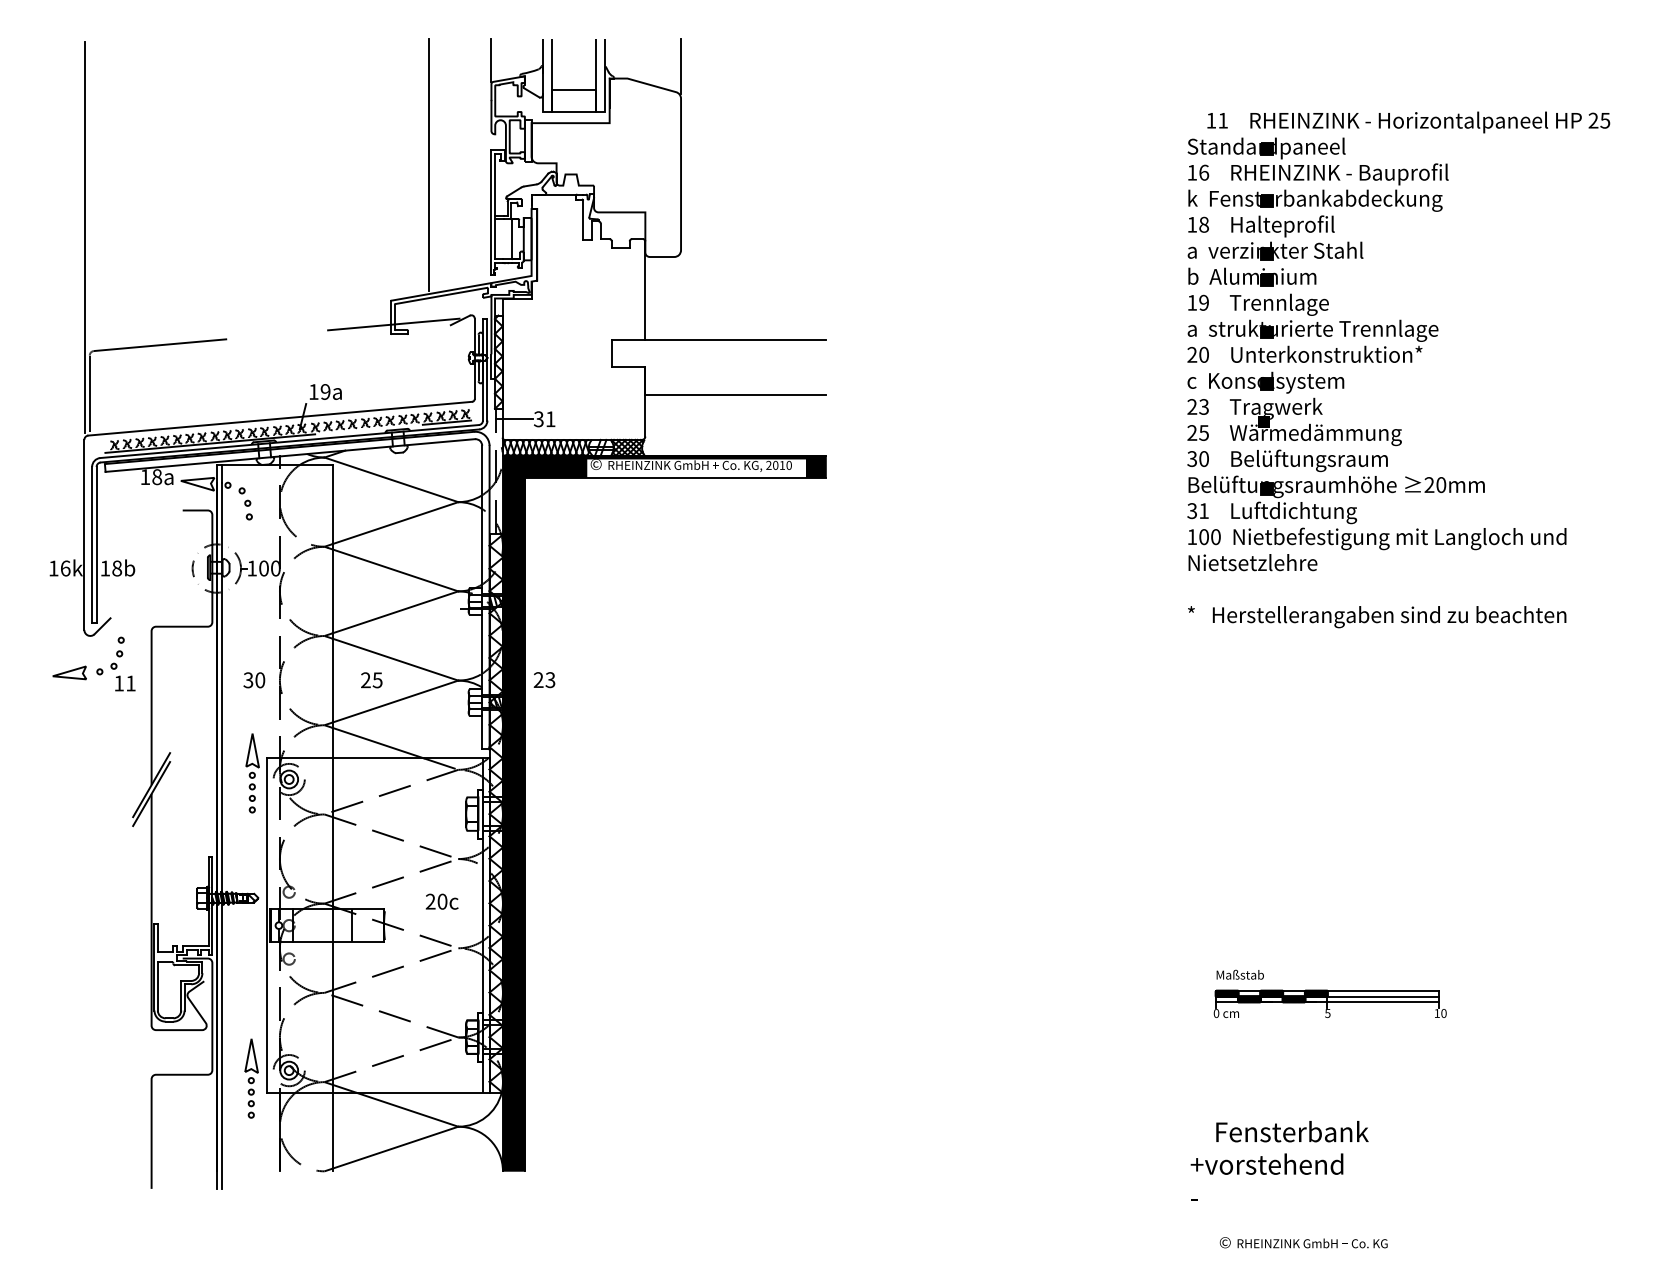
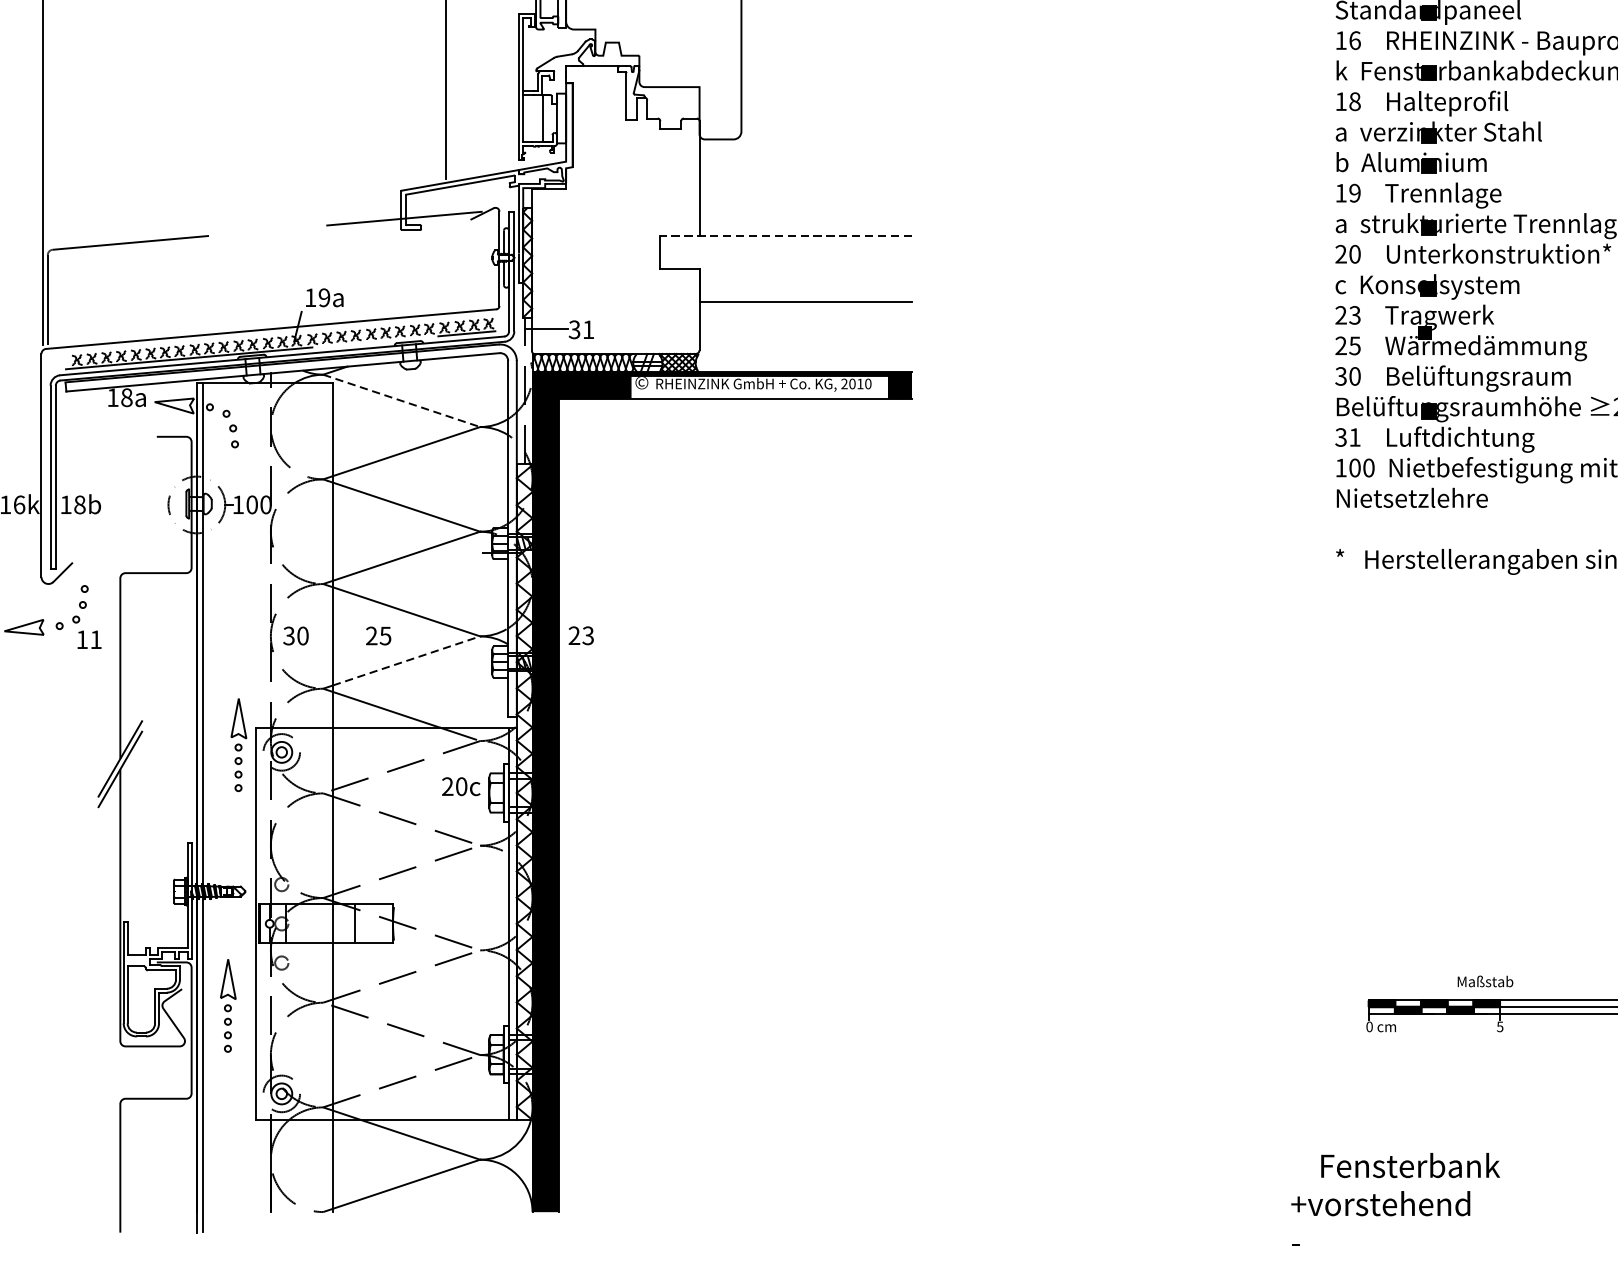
line: (718, 339) -> (785, 236), solid -> dashed
line: (391, 479) -> (401, 400), solid -> dashed
text: (254, 680) -> (296, 636), moved
line: (396, 701) -> (407, 660), solid -> dashed
text: (441, 901) -> (460, 786), moved
text: (1239, 974) -> (1484, 981), moved
part: (251, 1078) -> (228, 1005), moved
text: (1279, 1160) -> (1395, 1199), moved

